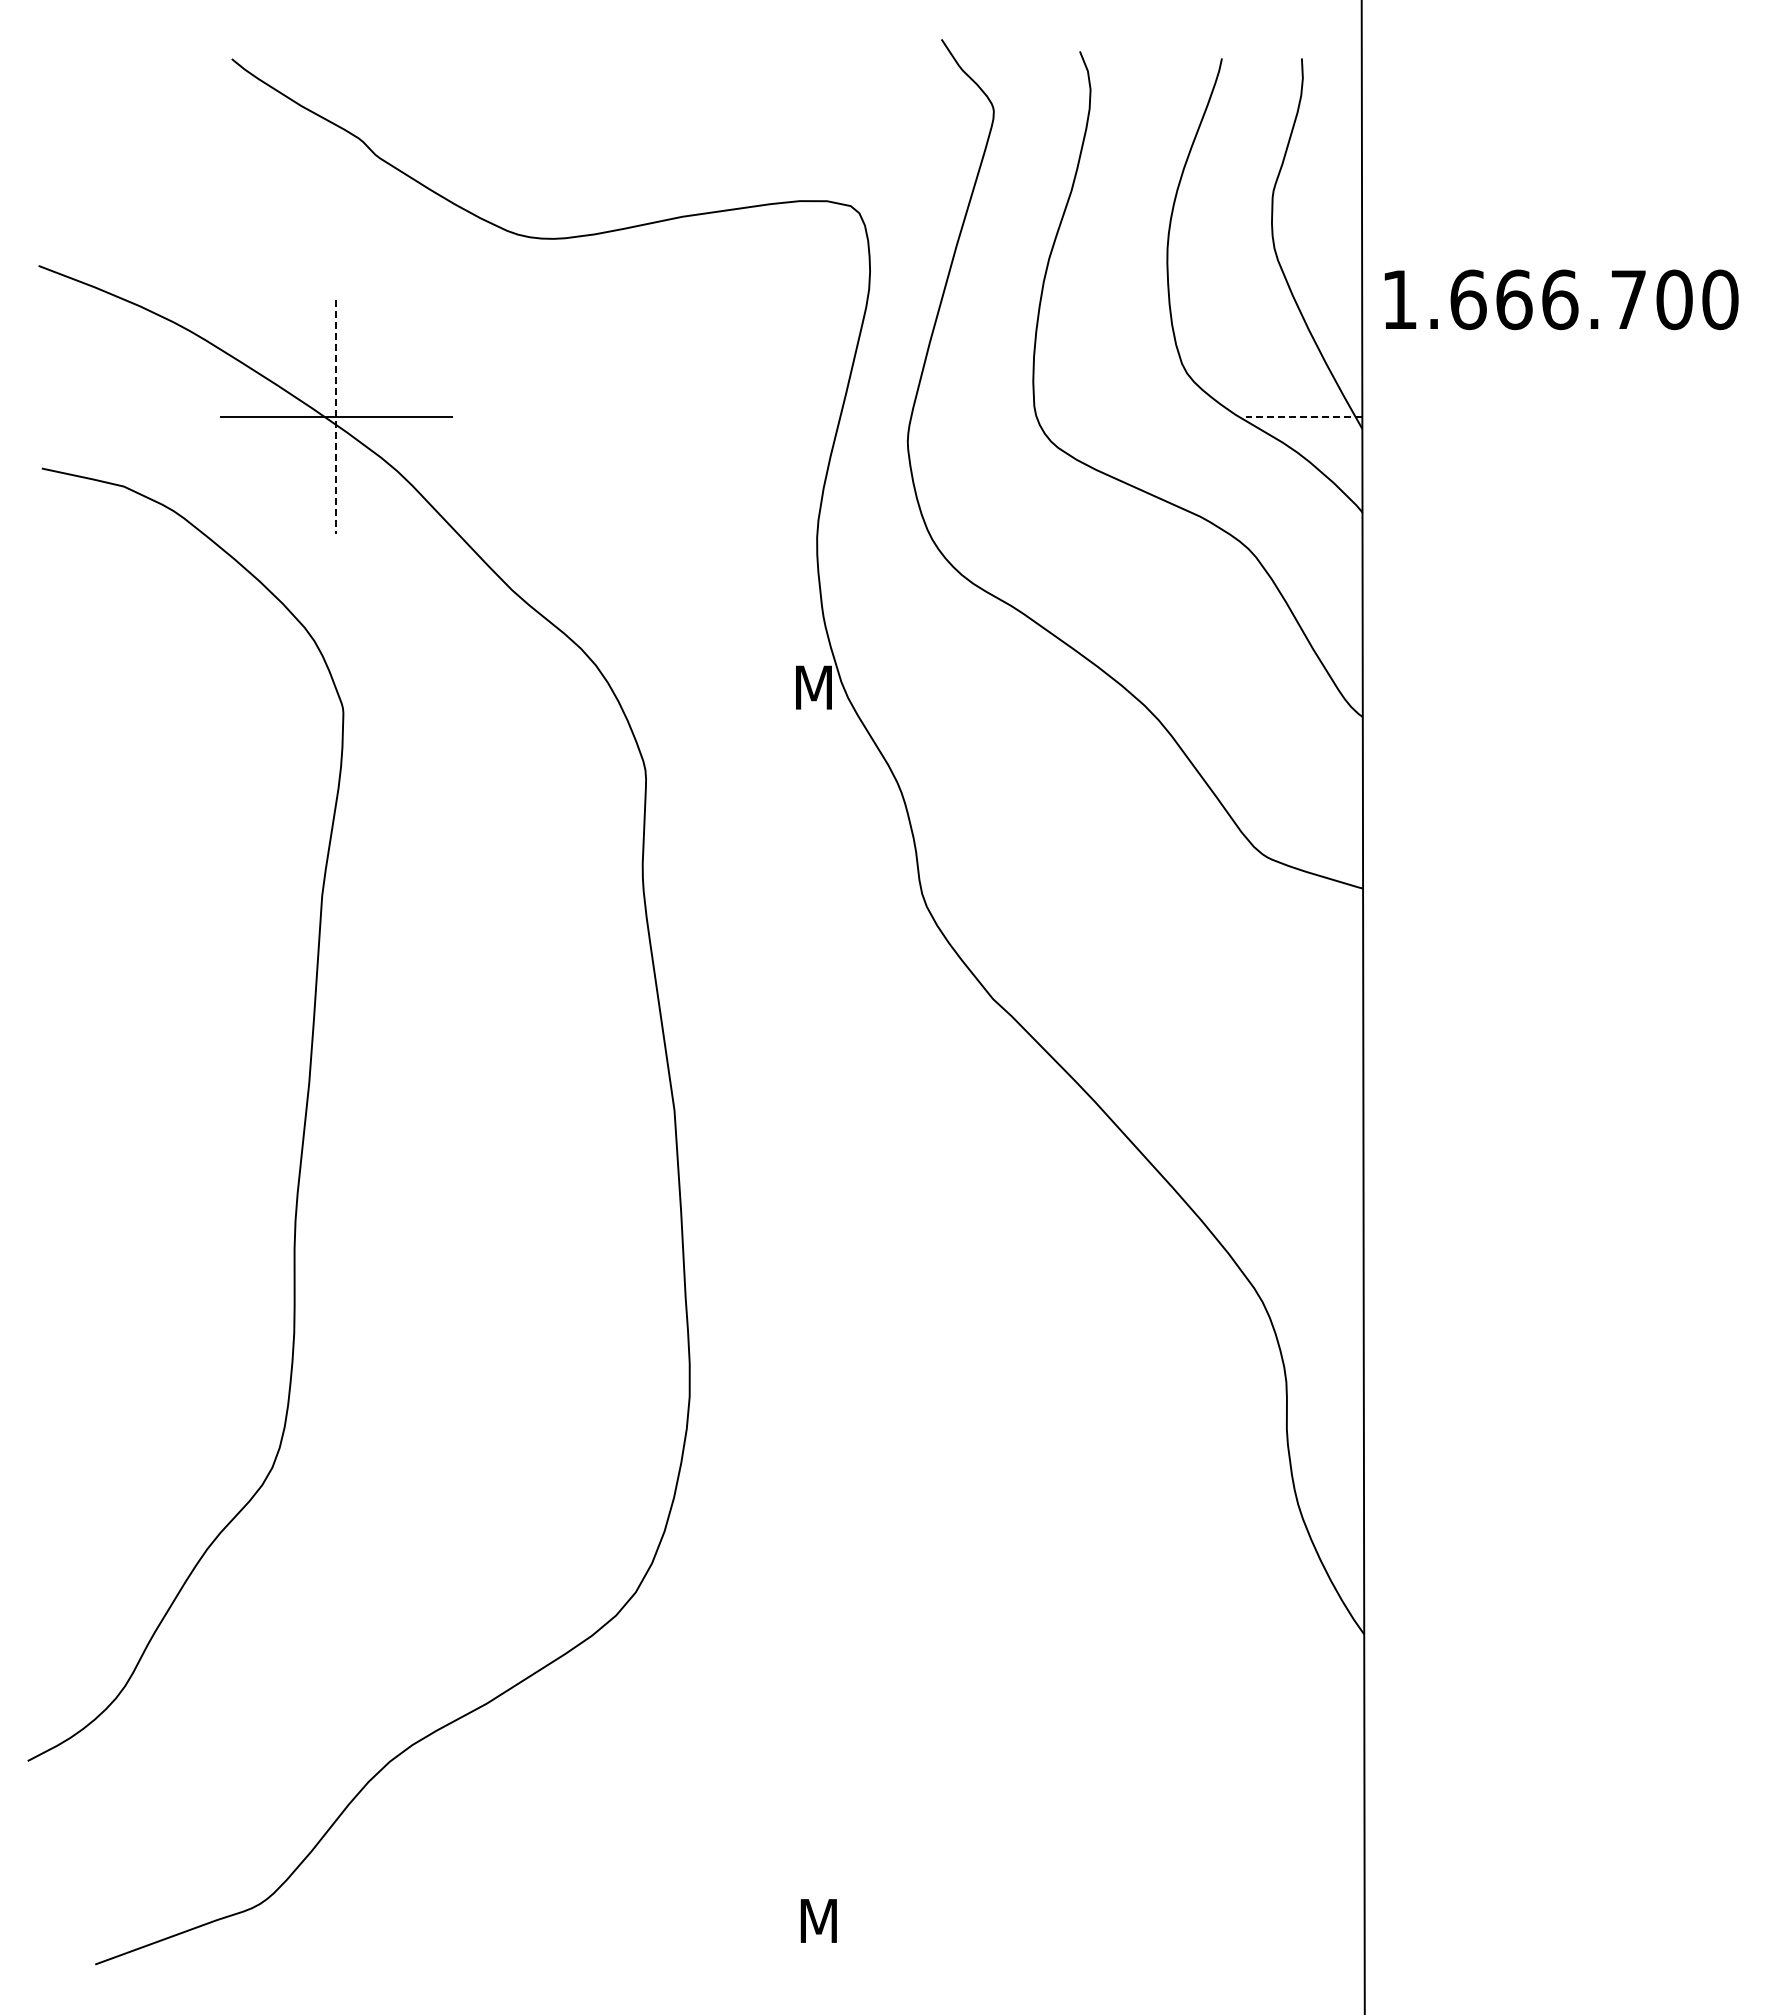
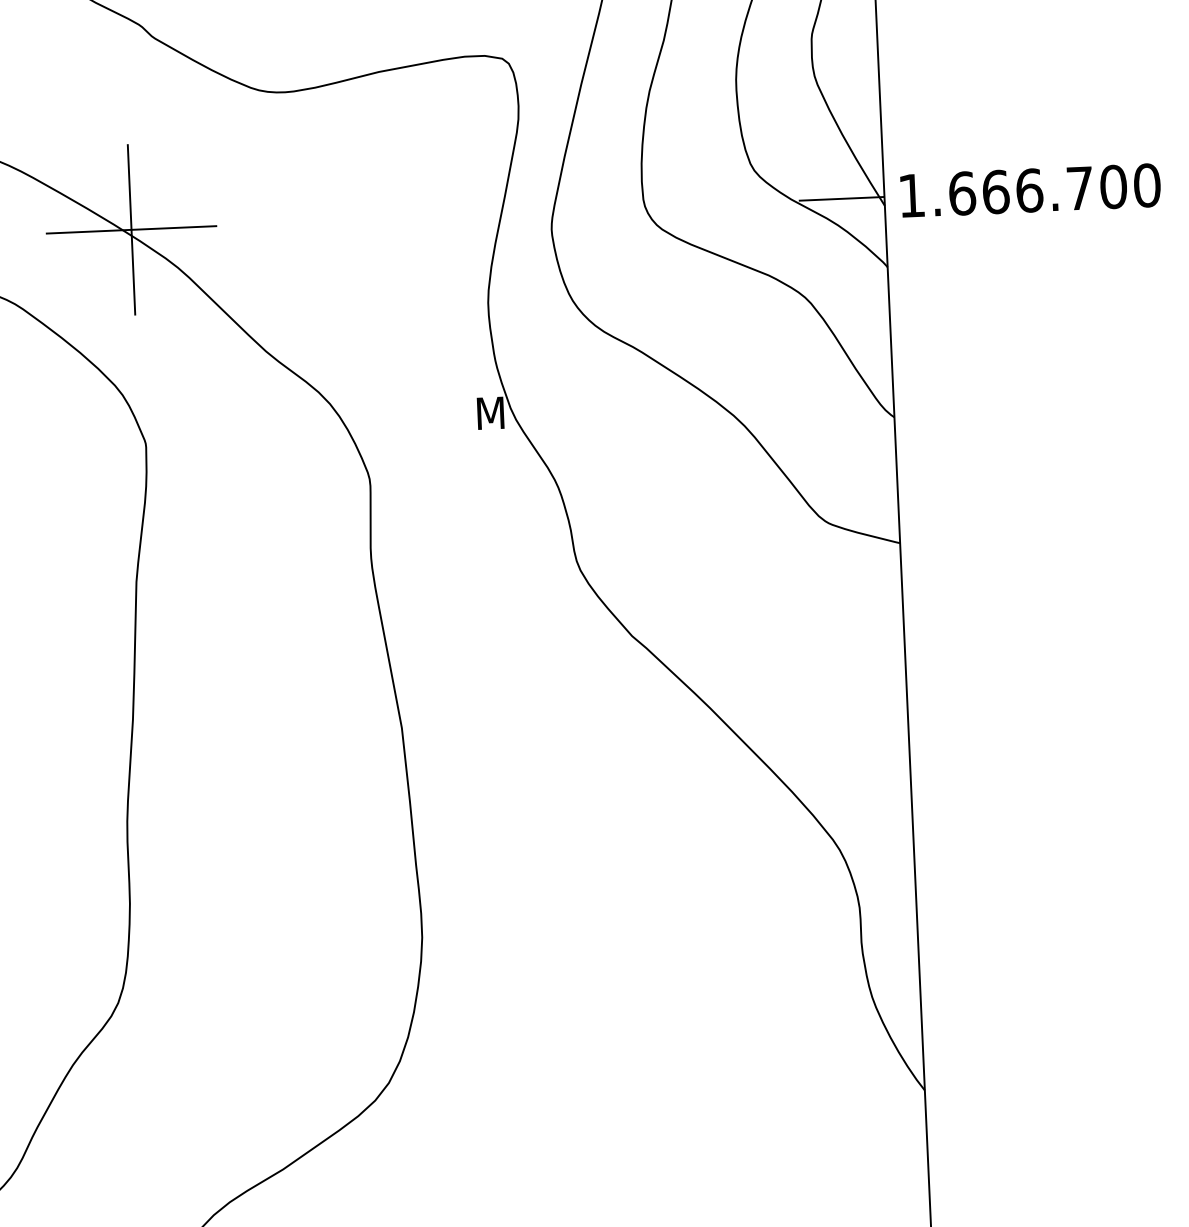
text: (1561, 299) -> (1030, 190), moved
line: (336, 416) -> (131, 229), dashed -> solid
line: (1303, 416) -> (841, 198), dashed -> solid

